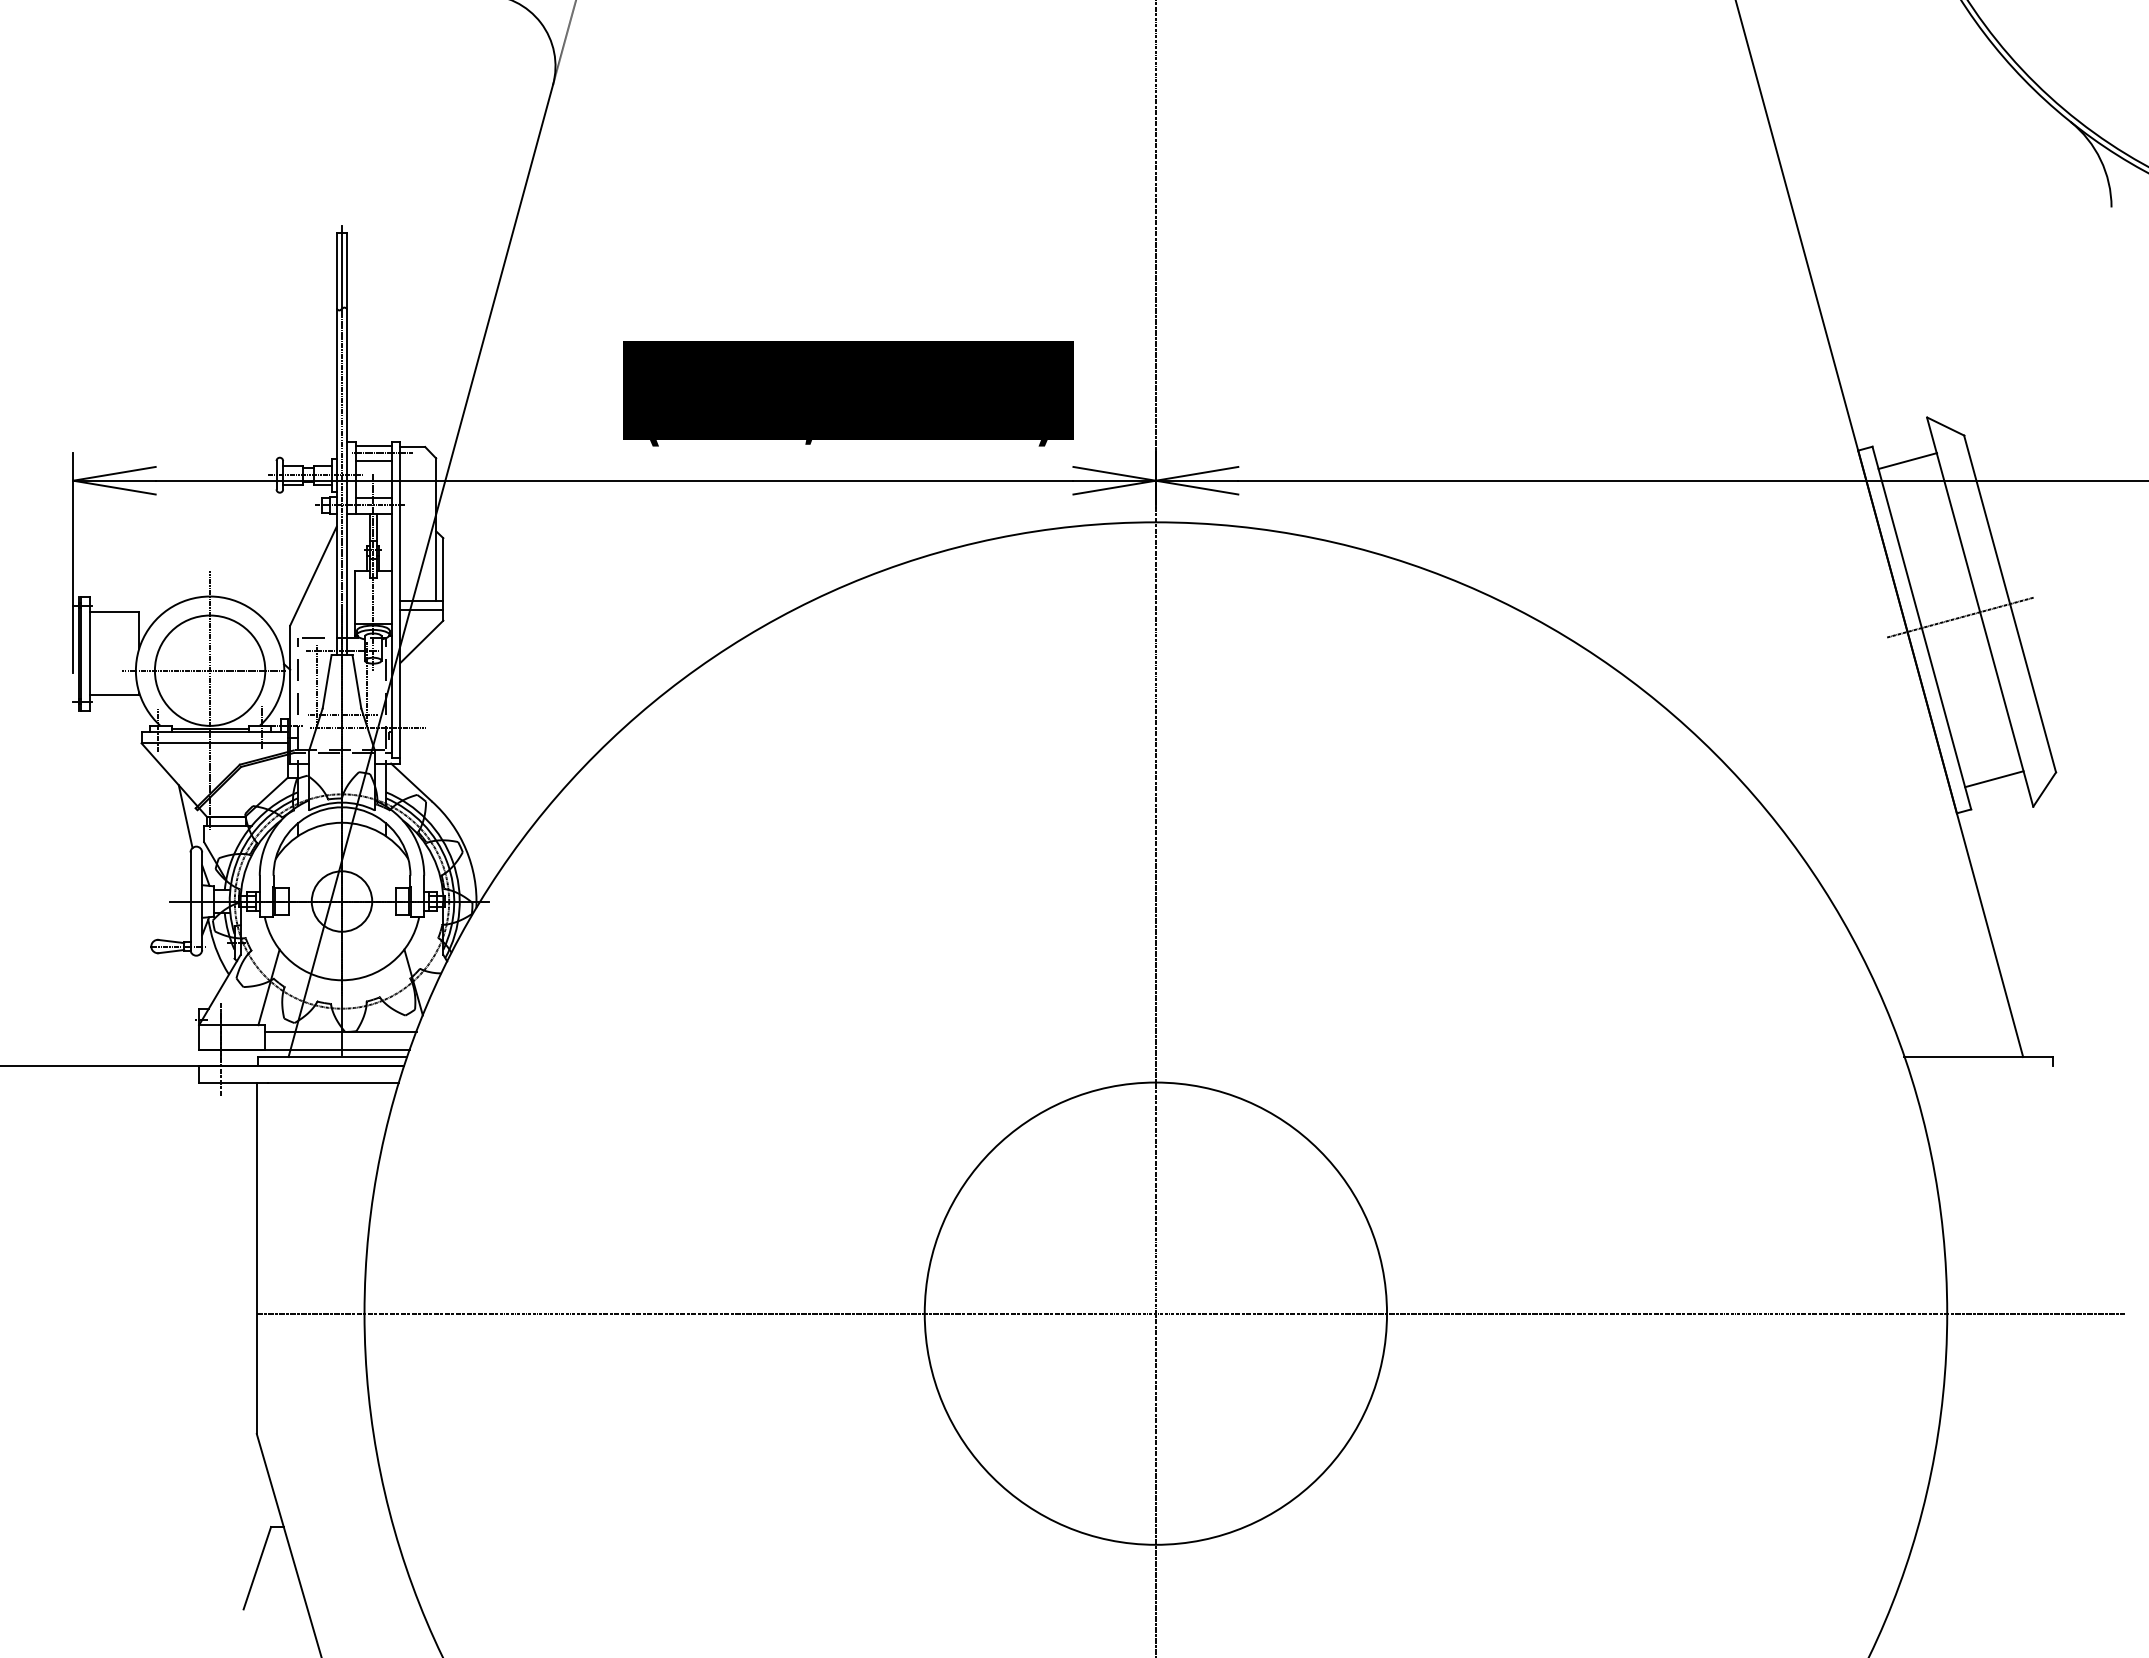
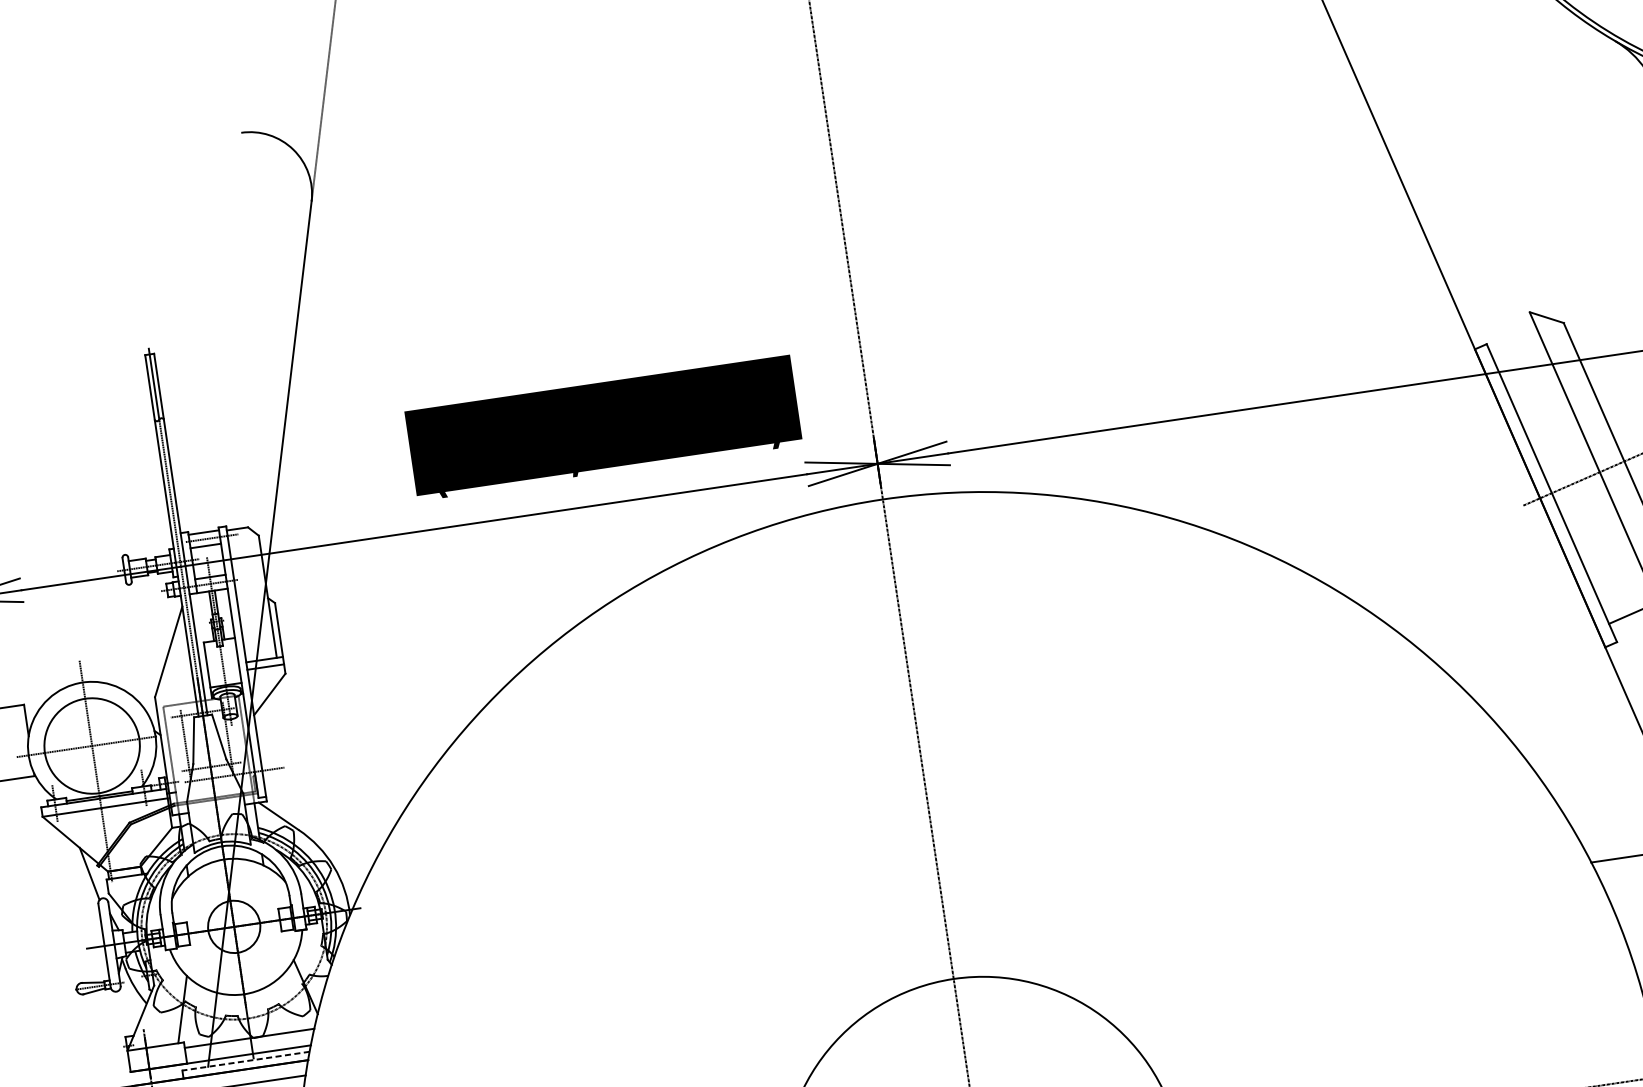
line: (1907, 460) -> (1518, 351), removed
line: (332, 1057) -> (245, 1061), solid -> dashed

